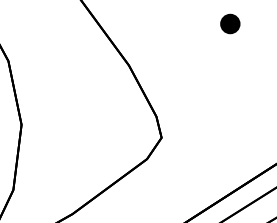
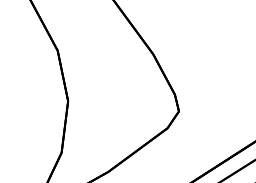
part: (230, 24) -> (233, 21), removed

